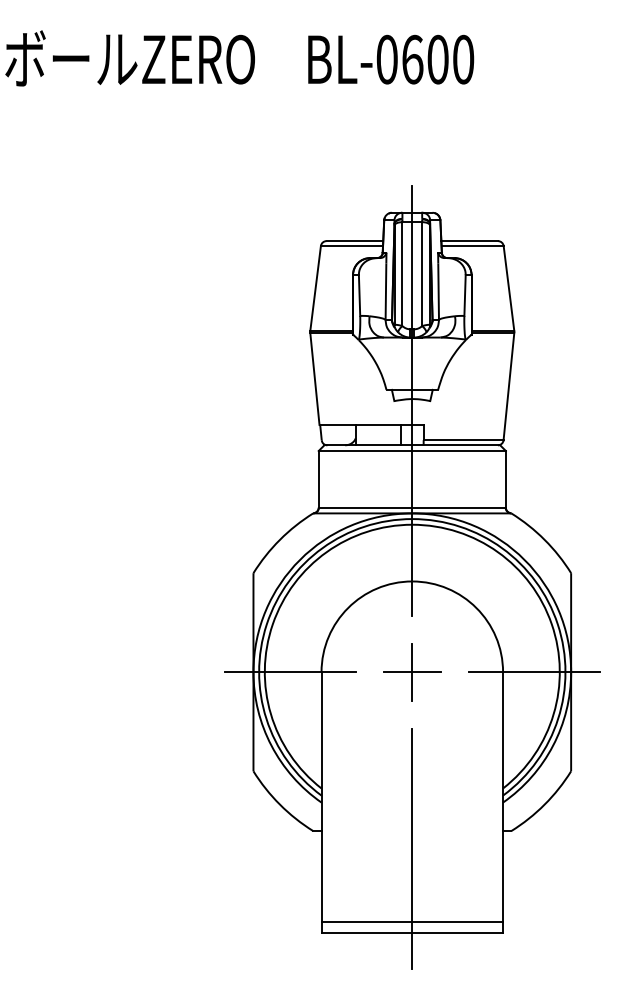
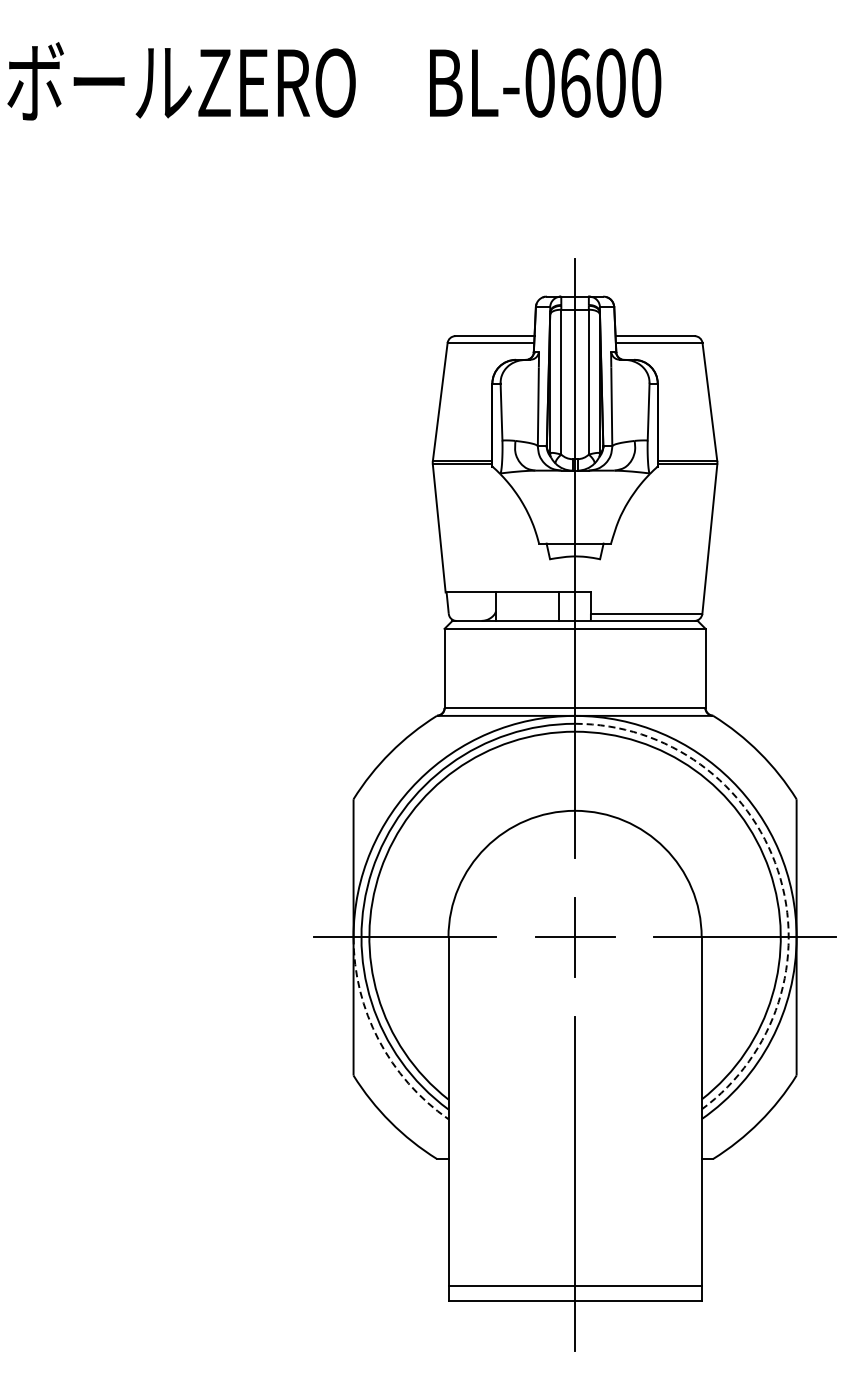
arc: (558, 624) -> (778, 870), solid -> dashed
arc: (271, 745) -> (378, 1039), solid -> dashed

